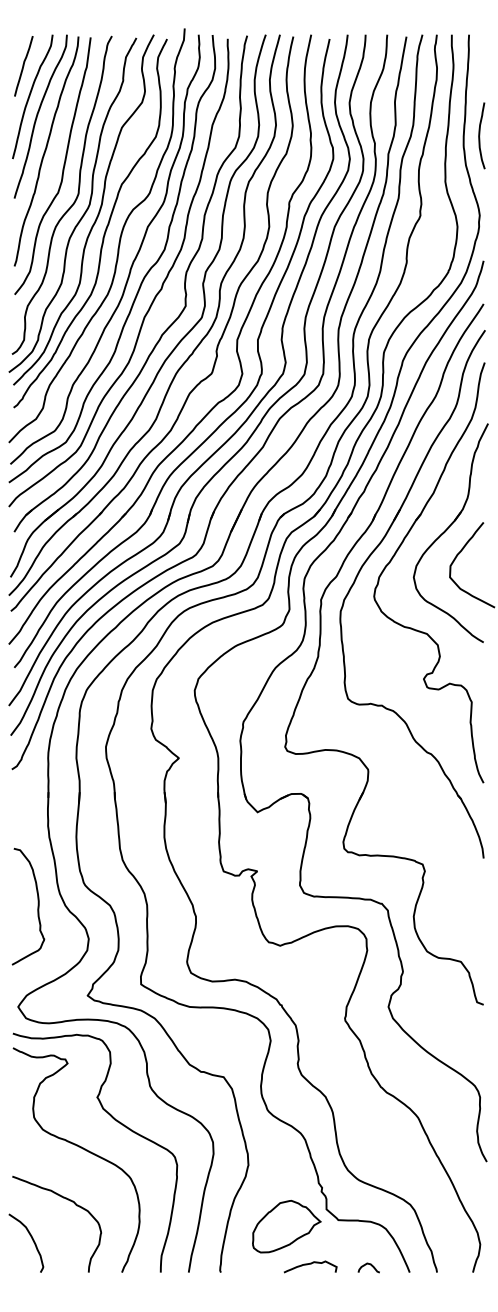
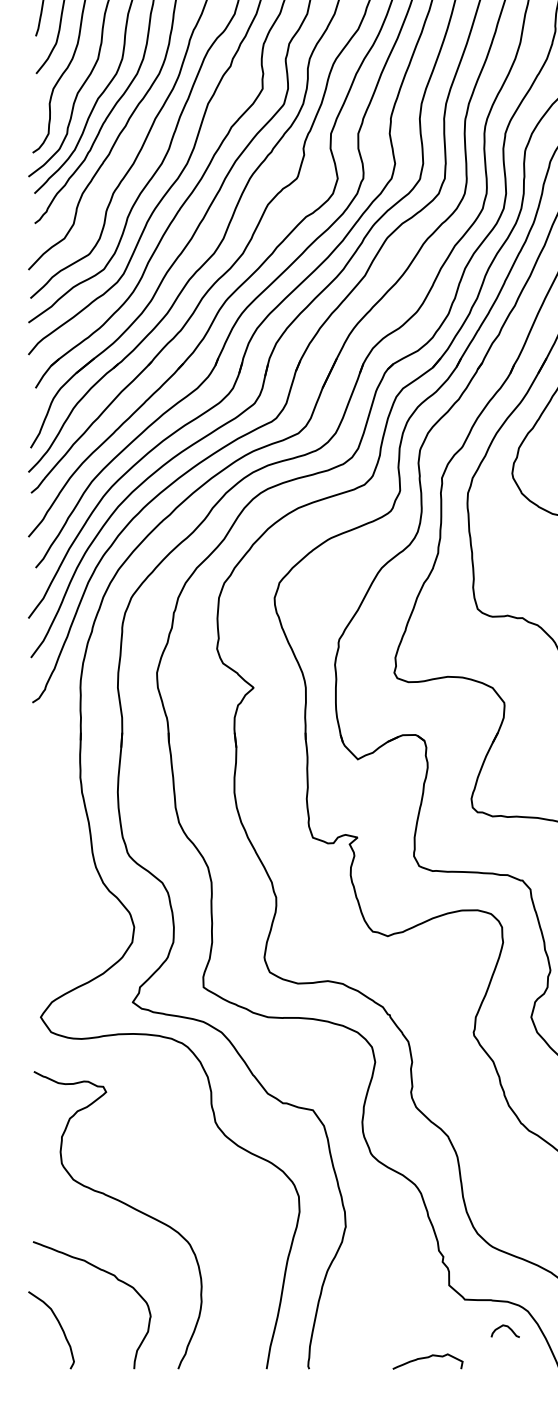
curve: (37, 906) -> (66, 884), removed
curve: (117, 1122) -> (172, 1170), removed
part: (286, 1226) -> (396, 1308), removed
curve: (366, 1265) -> (502, 1327), moved

